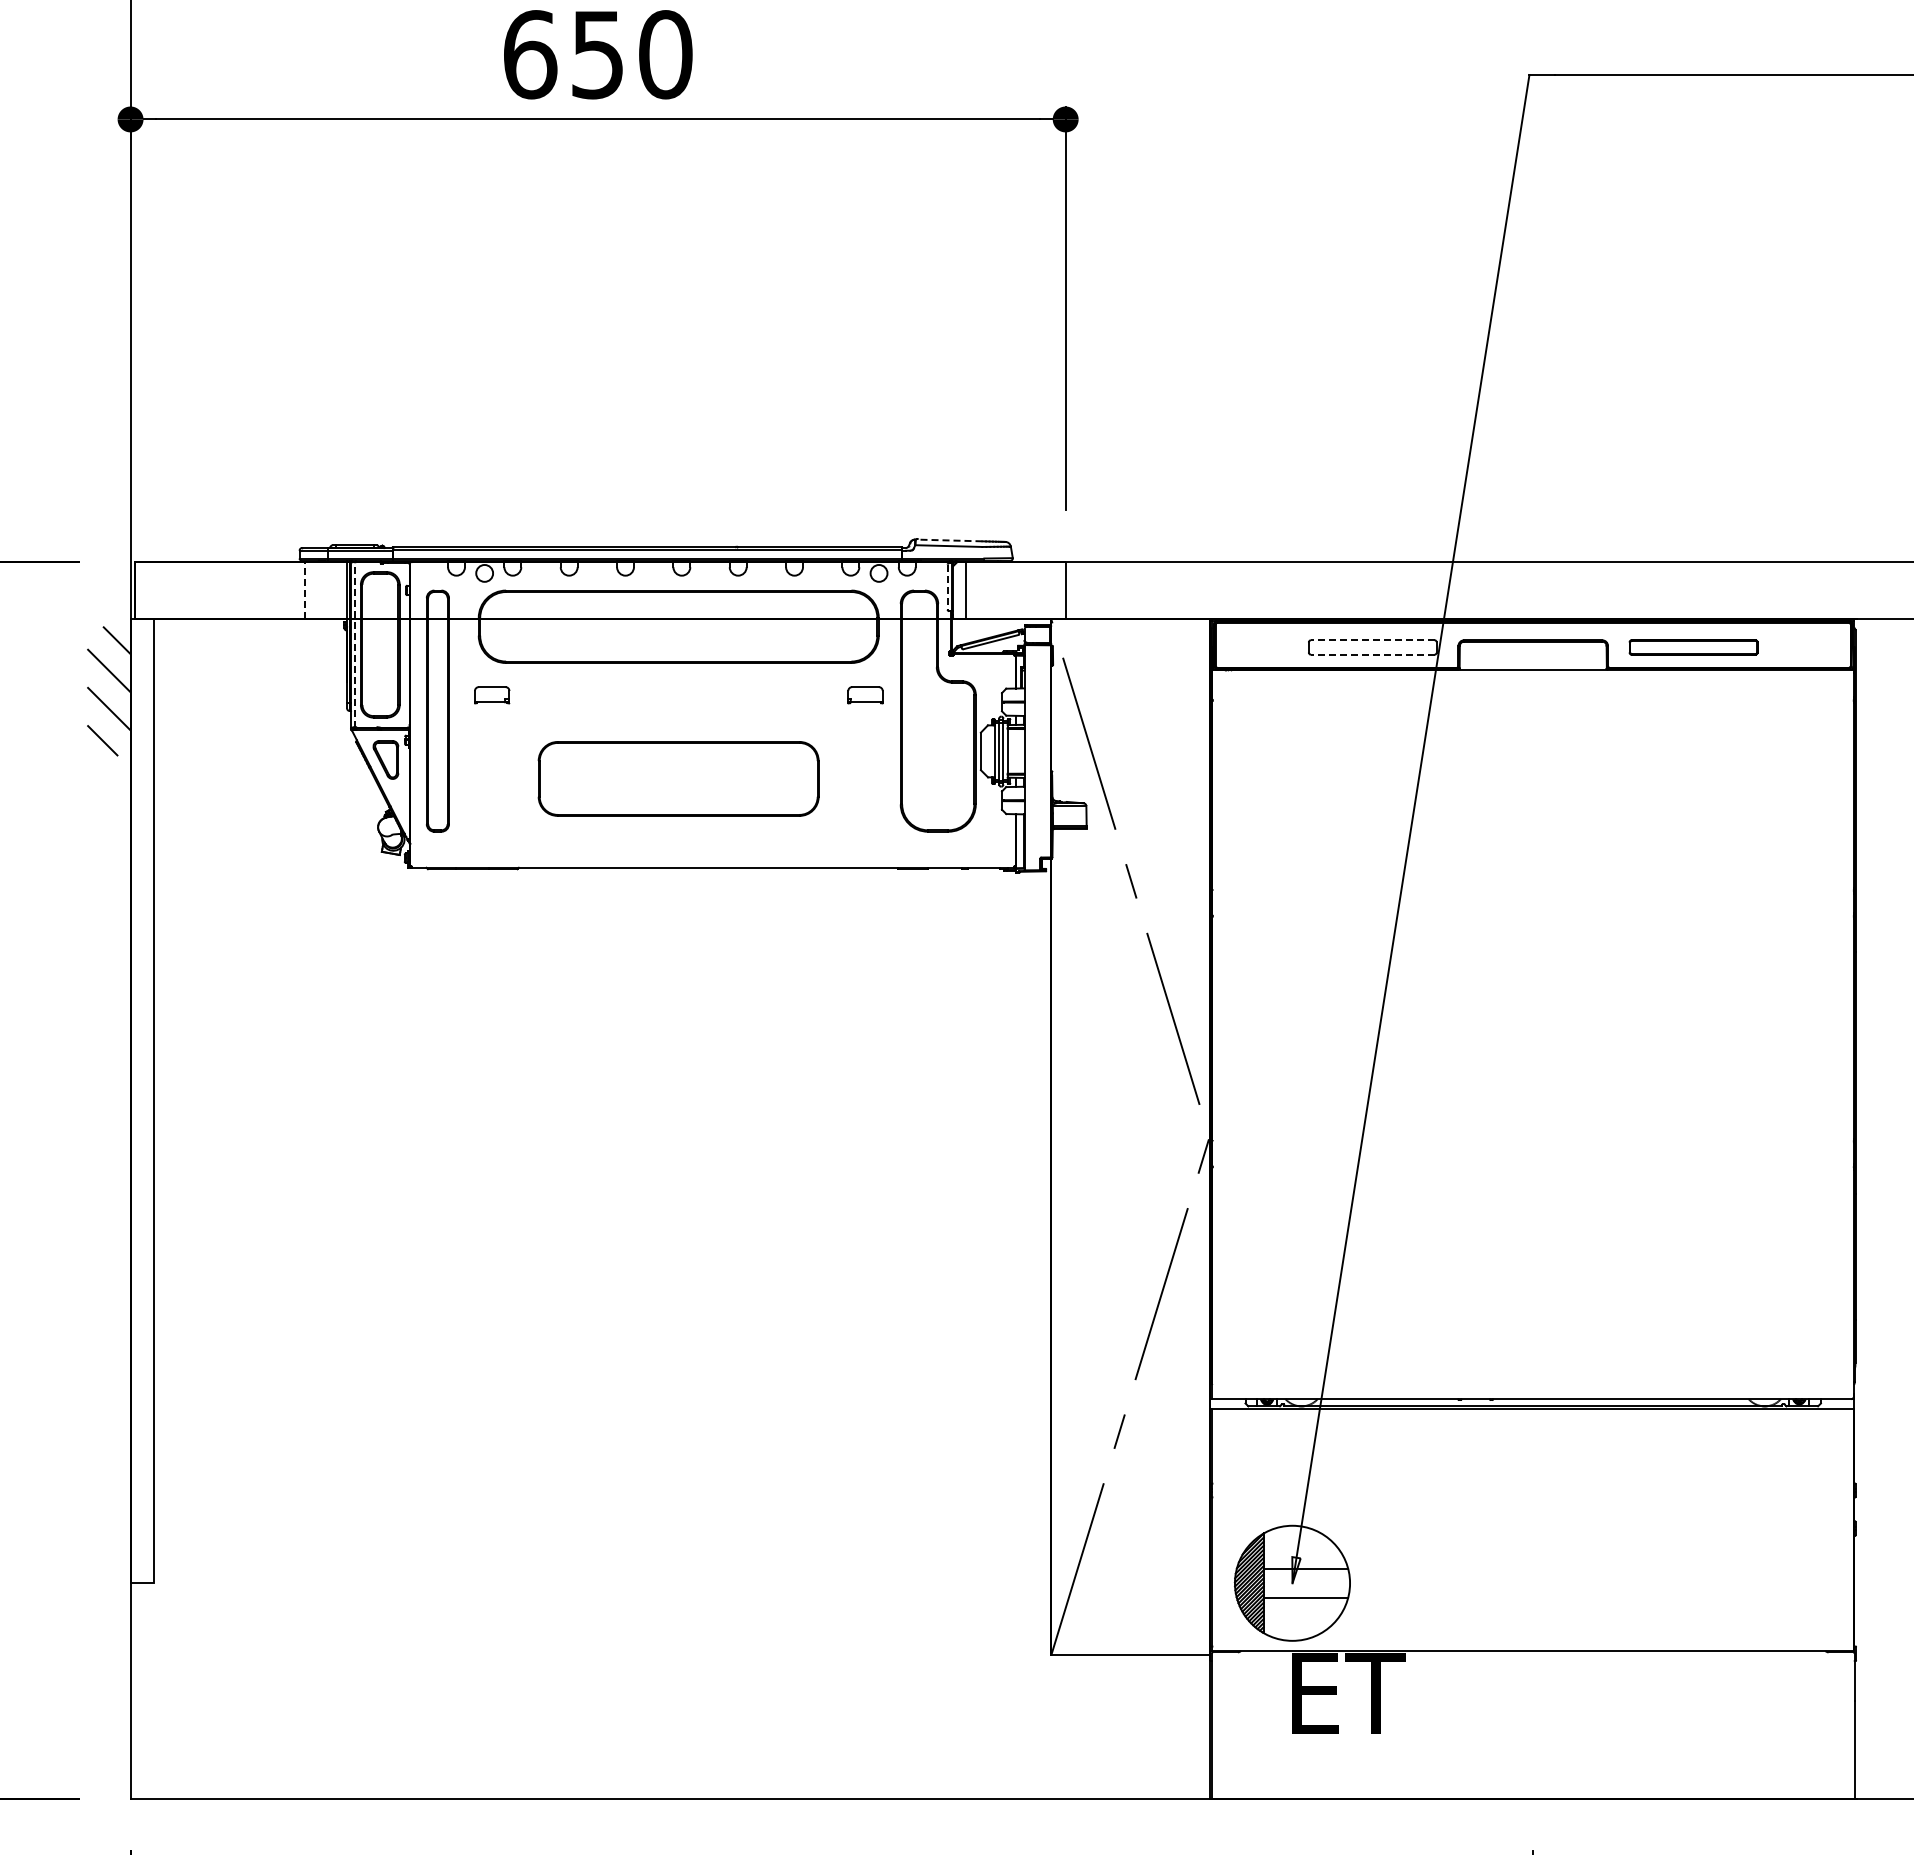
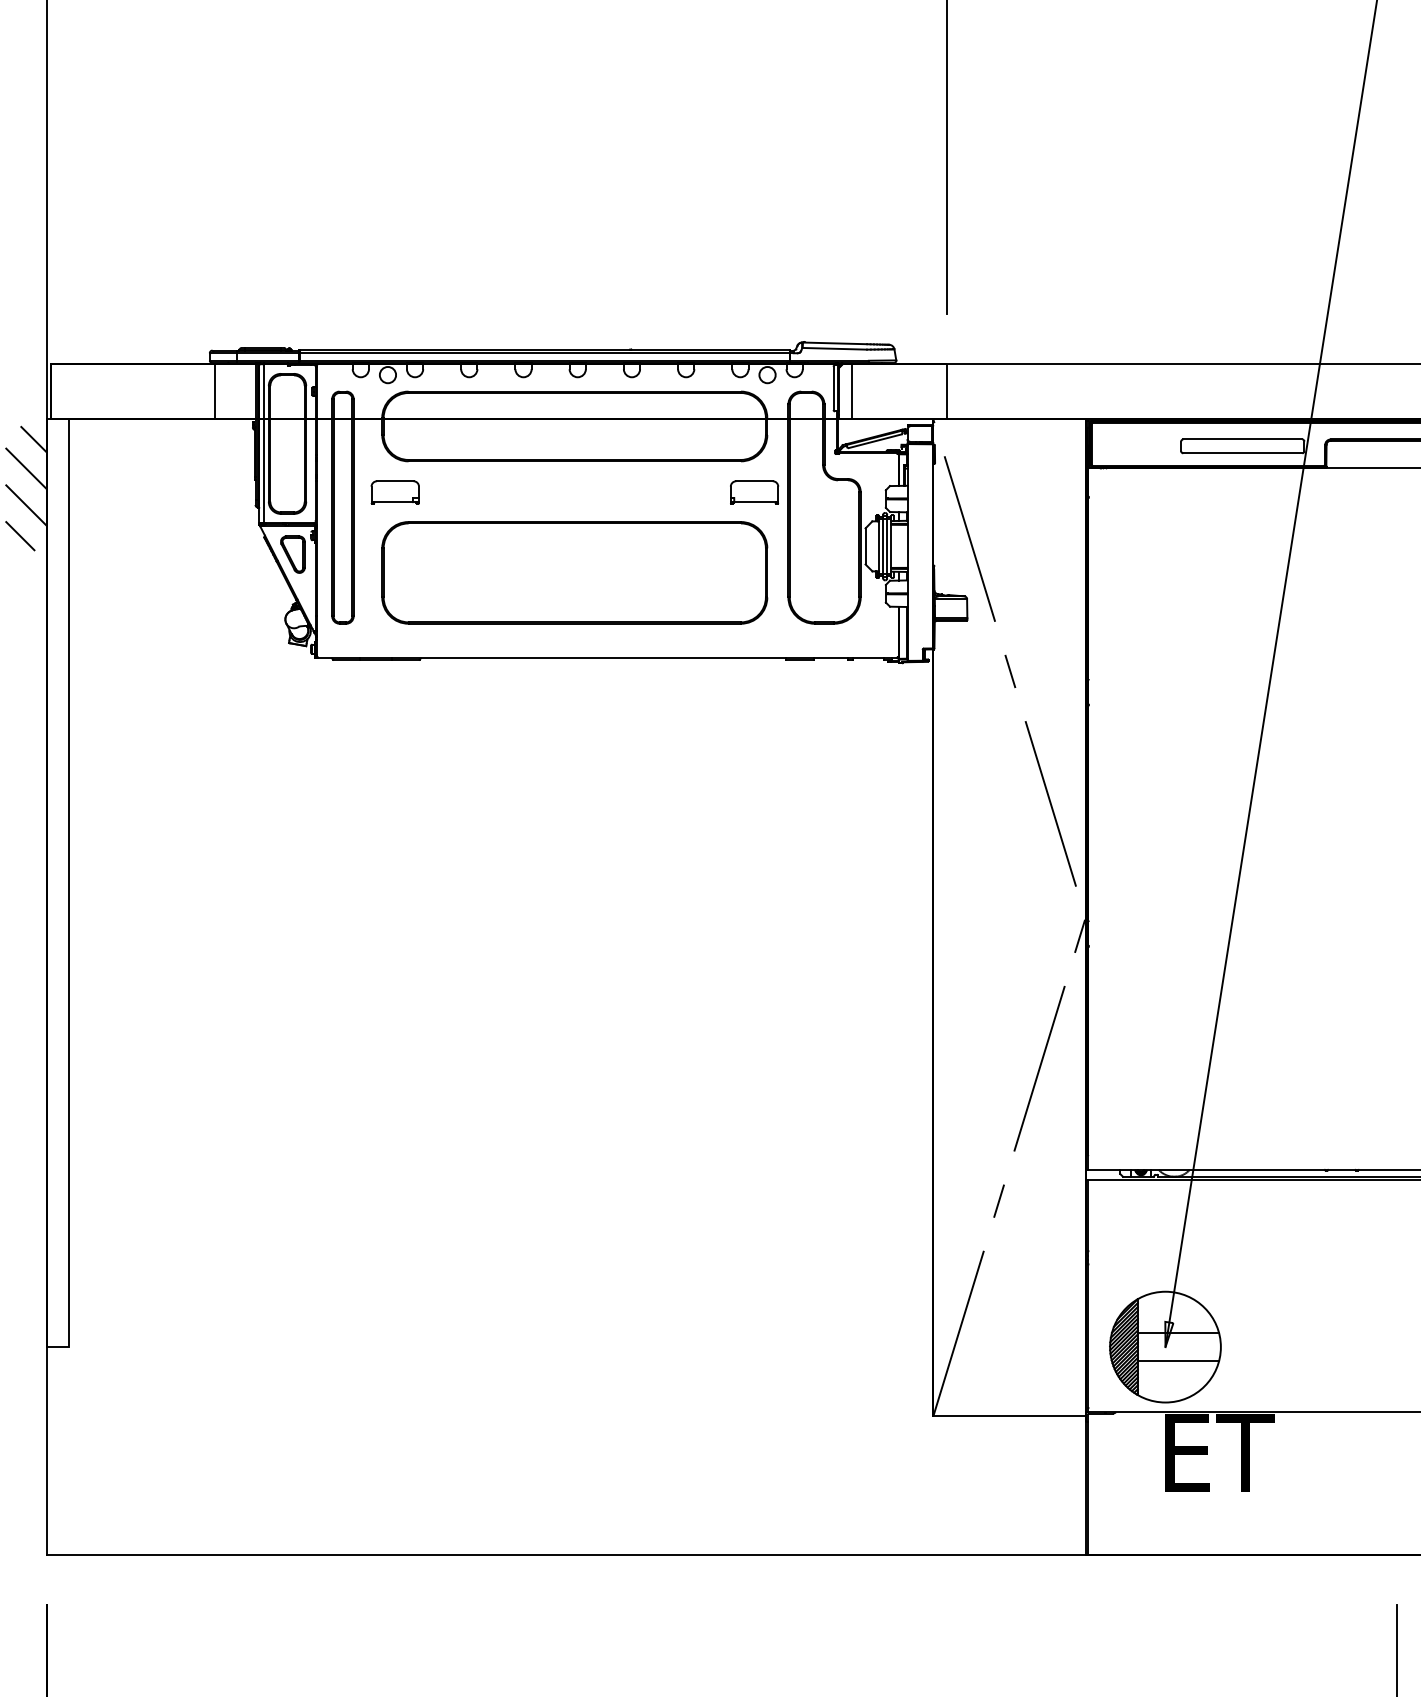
line: (948, 540) -> (834, 343), dashed -> solid
line: (947, 587) -> (833, 388), dashed -> solid
line: (304, 590) -> (214, 391), dashed -> solid
line: (1372, 640) -> (1242, 439), dashed -> solid
line: (355, 644) -> (263, 443), dashed -> solid
line: (1372, 654) -> (1242, 453), dashed -> solid
part: (491, 694) -> (394, 491), size x1.43
part: (865, 694) -> (754, 491), size x1.43
part: (678, 778) -> (574, 572), size x1.43

